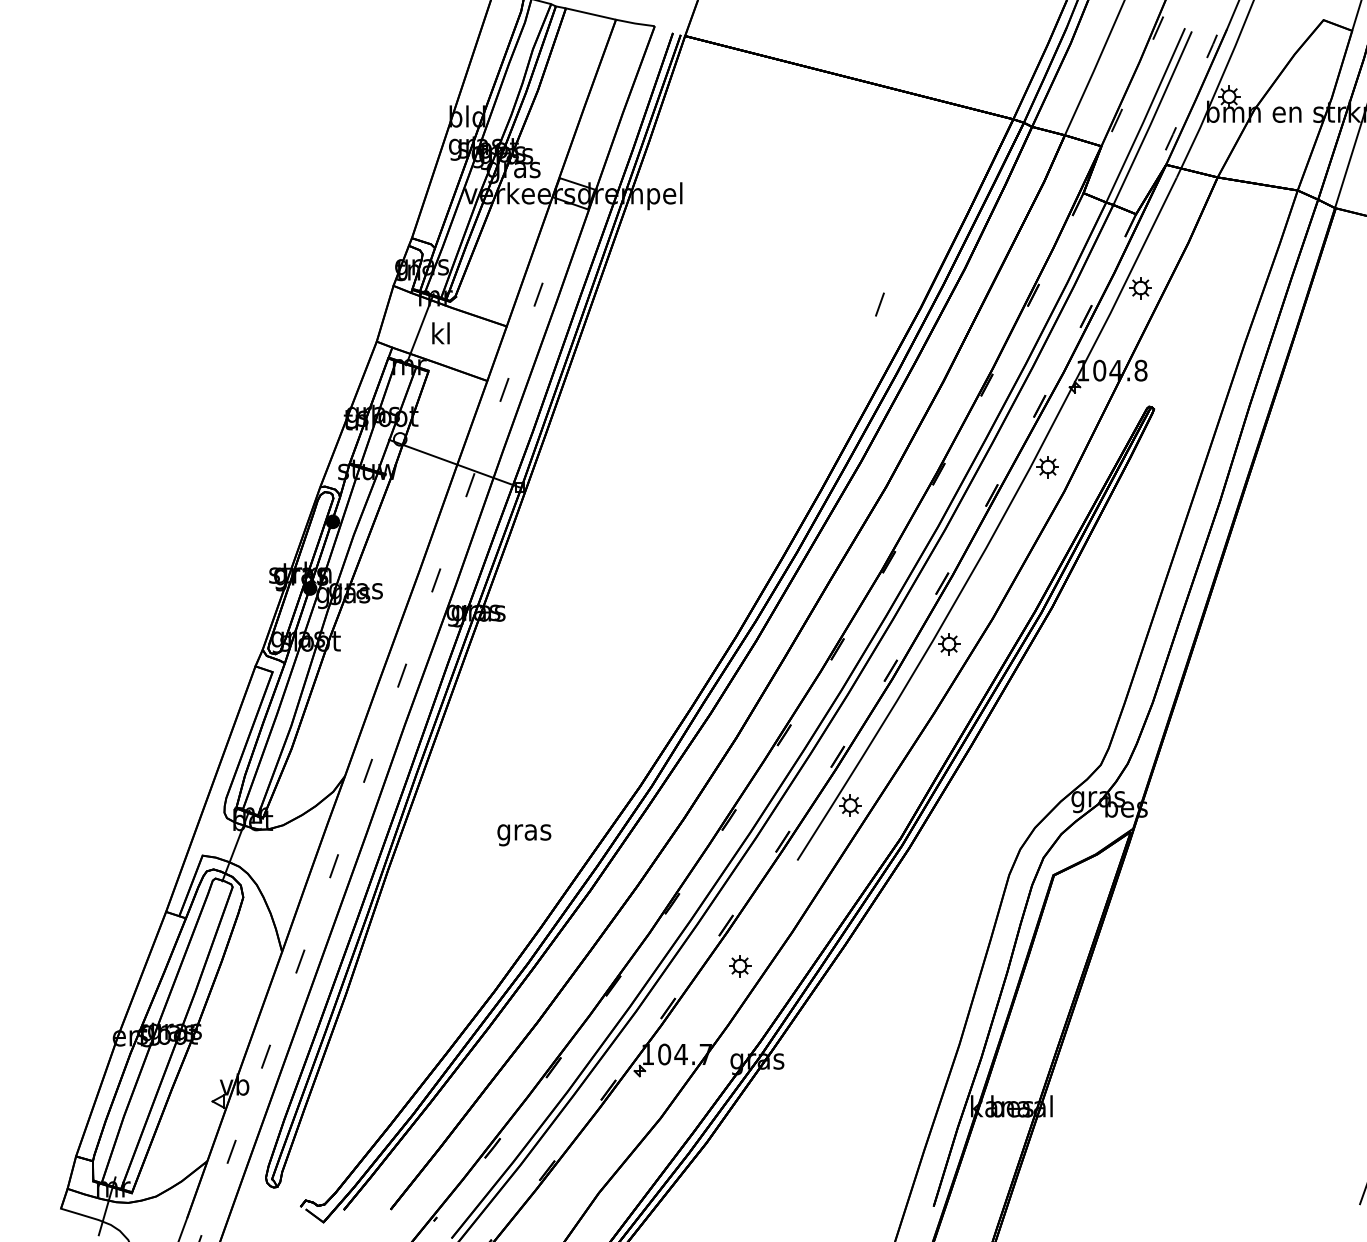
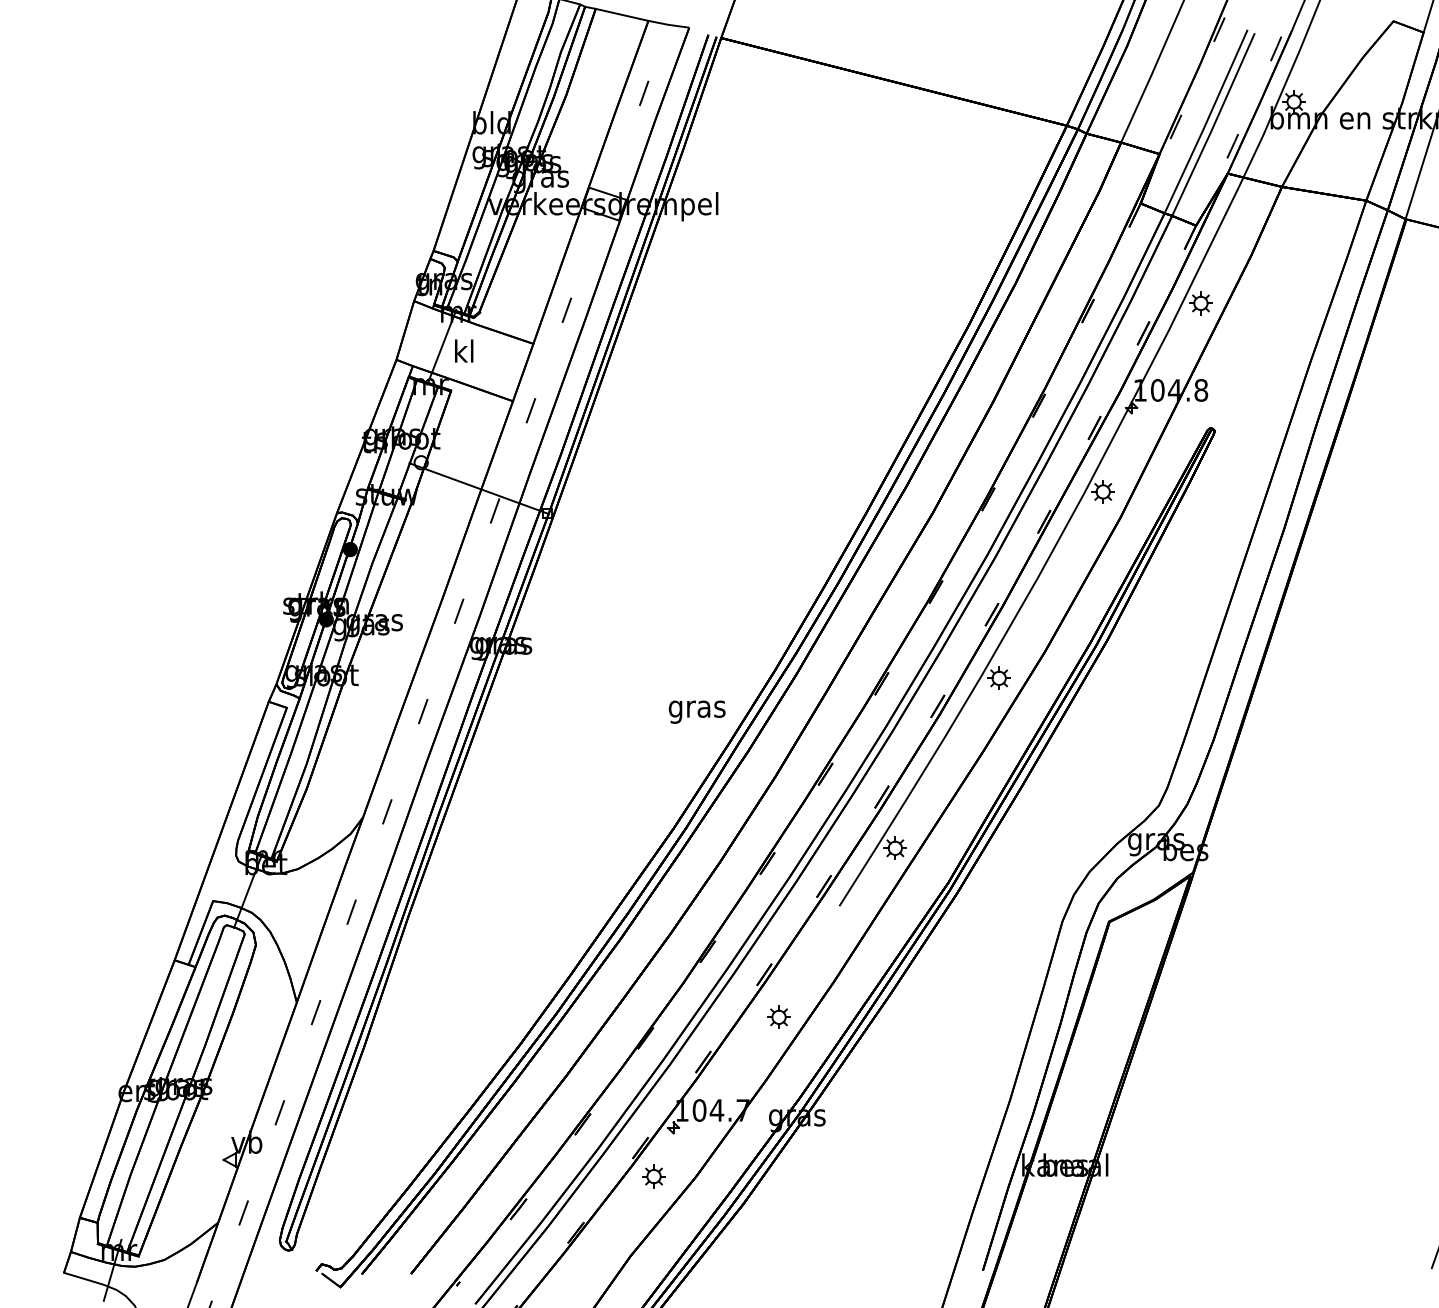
line: (879, 304) -> (643, 93), moved
text: (524, 835) -> (697, 712), moved
part: (621, 1117) -> (654, 1176), added

